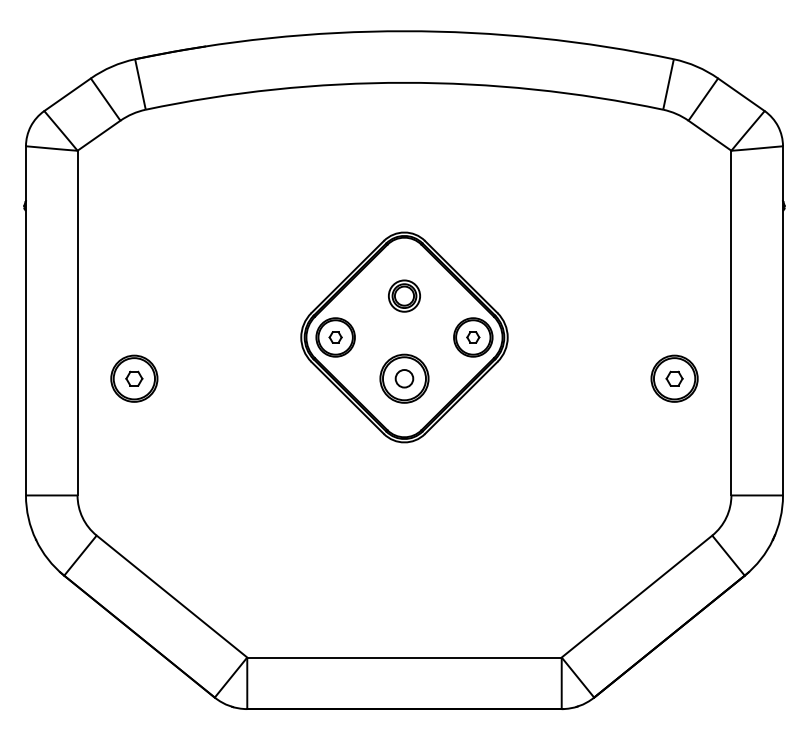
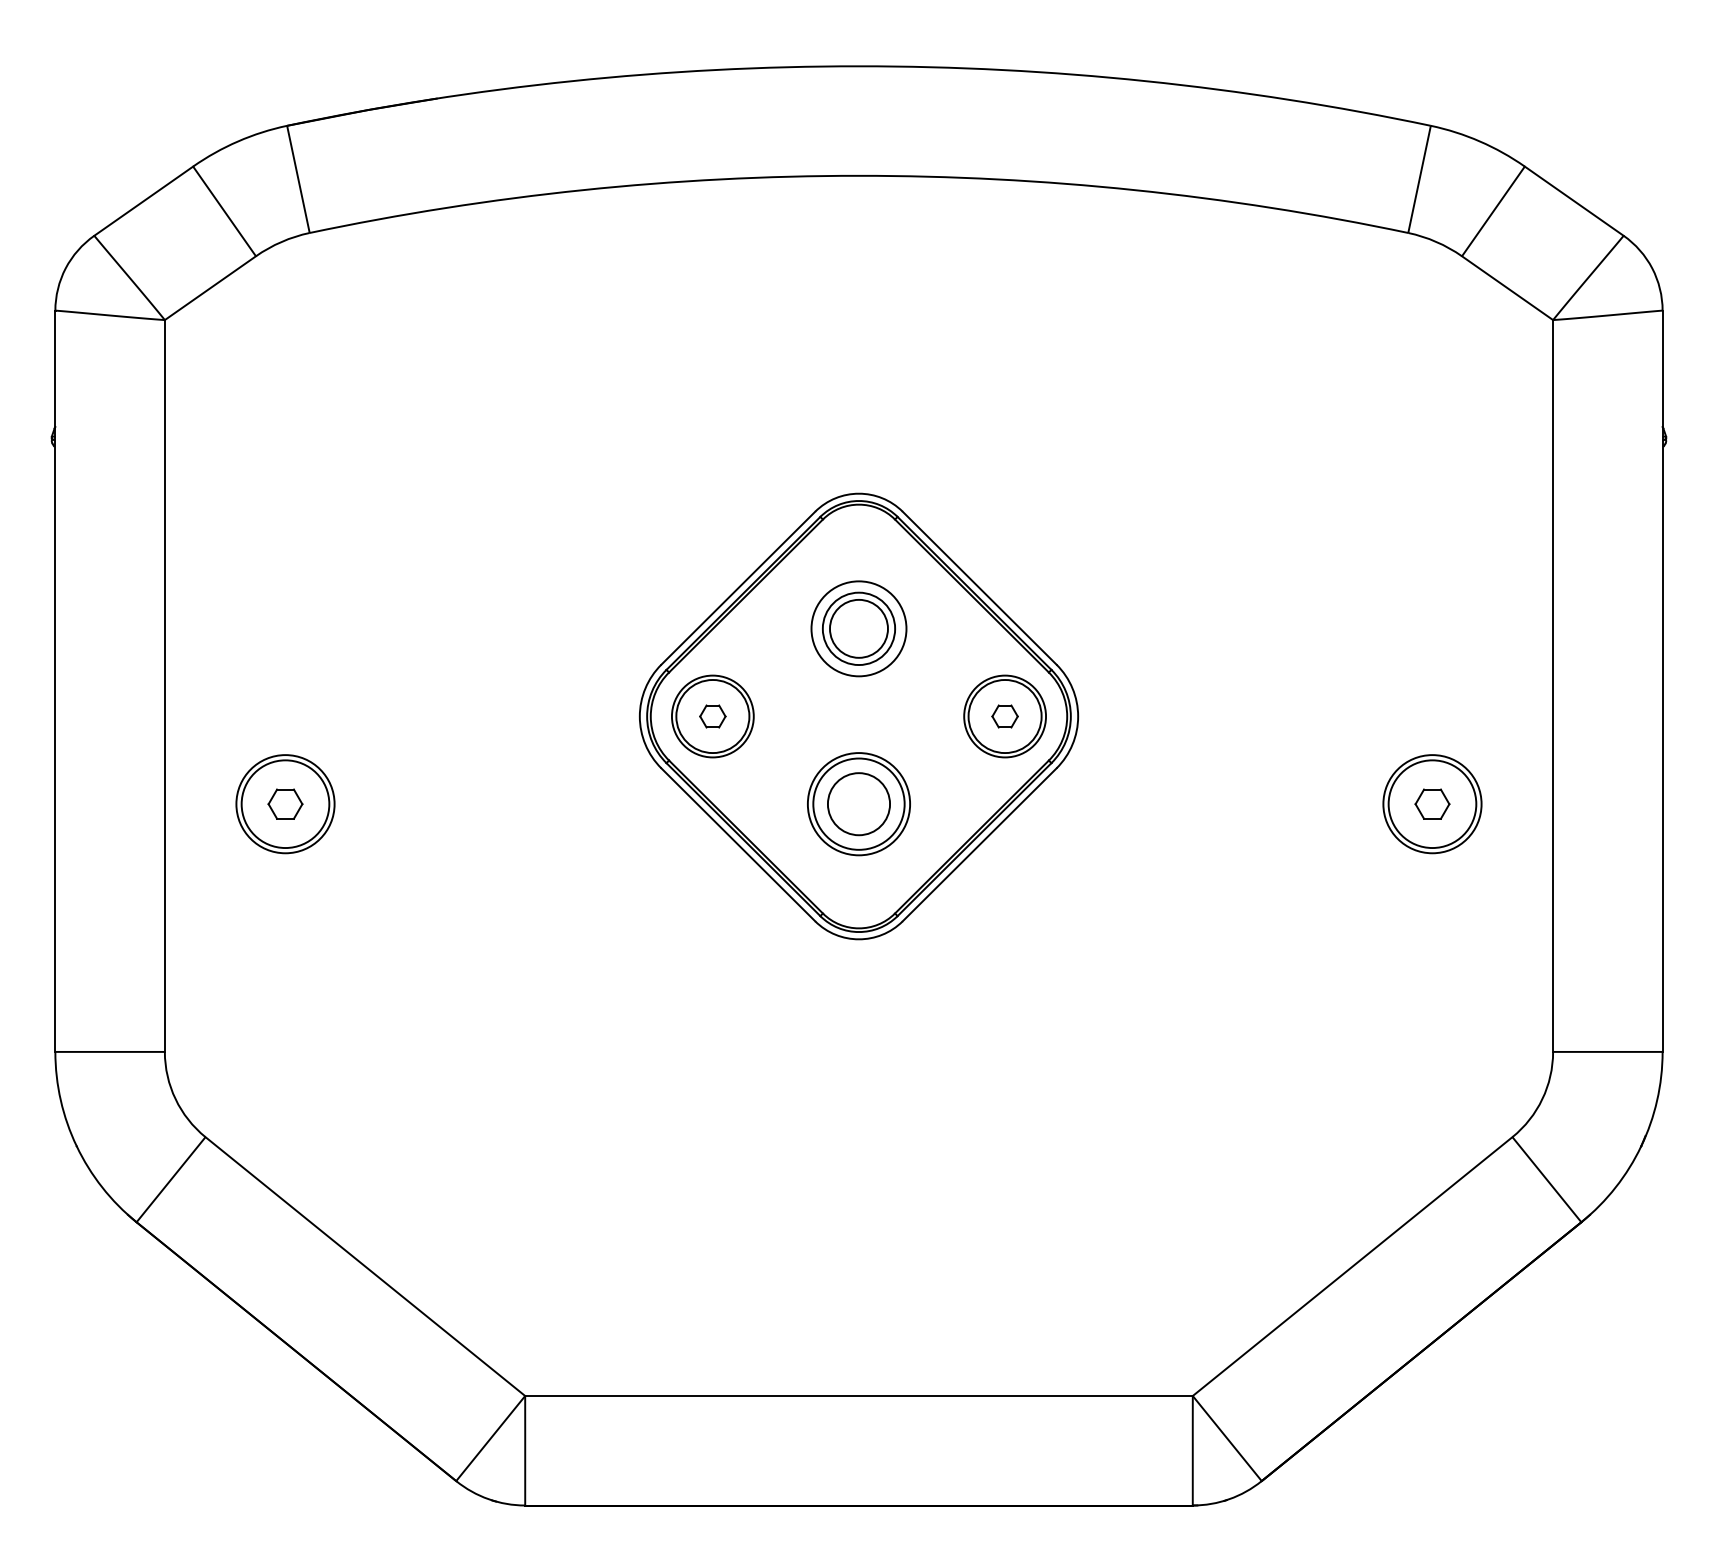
part: (404, 295) -> (859, 627), size x1.43
circle: (404, 378) -> (859, 803), size x1.67

